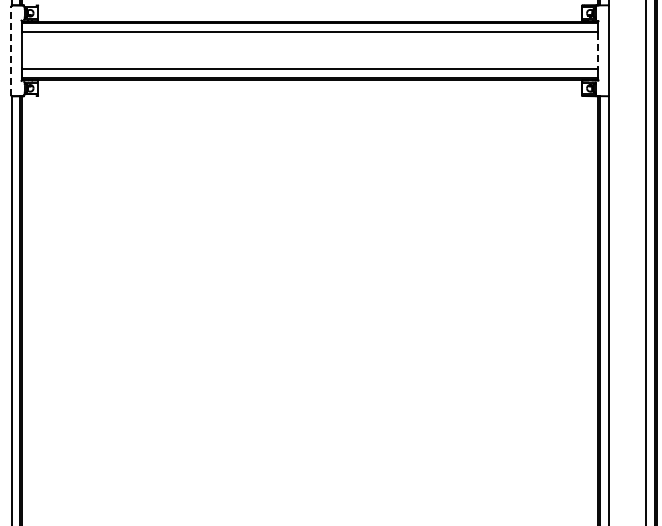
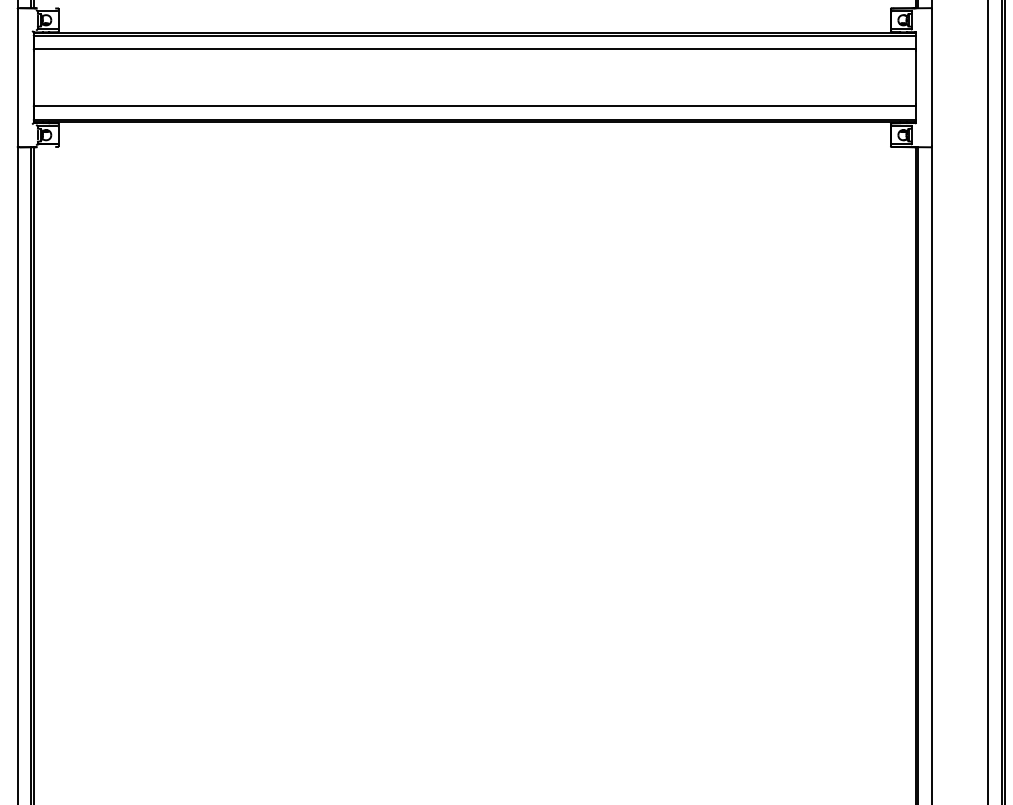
line: (11, 50) -> (17, 77), dashed -> solid
line: (598, 51) -> (915, 78), dashed -> solid

